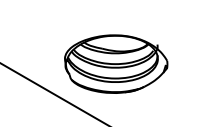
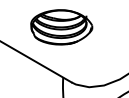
part: (115, 64) -> (61, 27), moved

